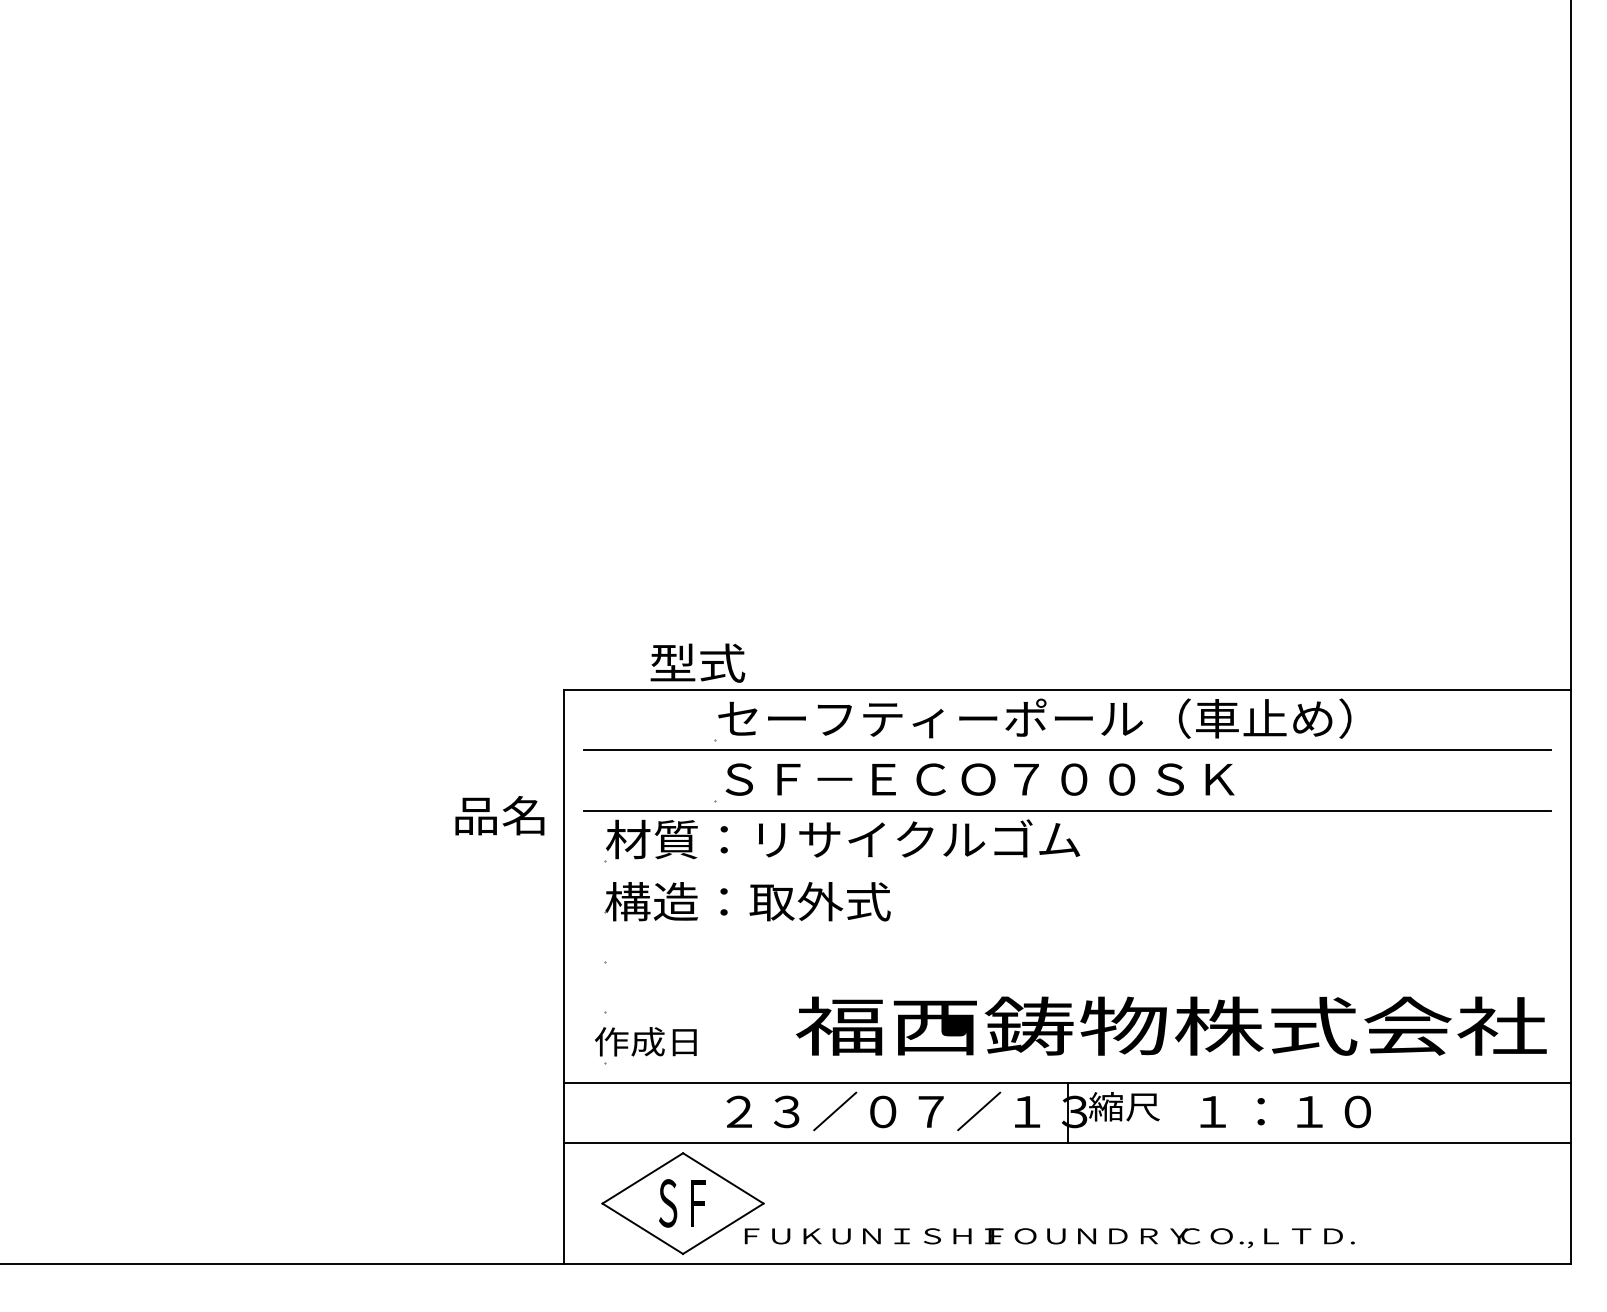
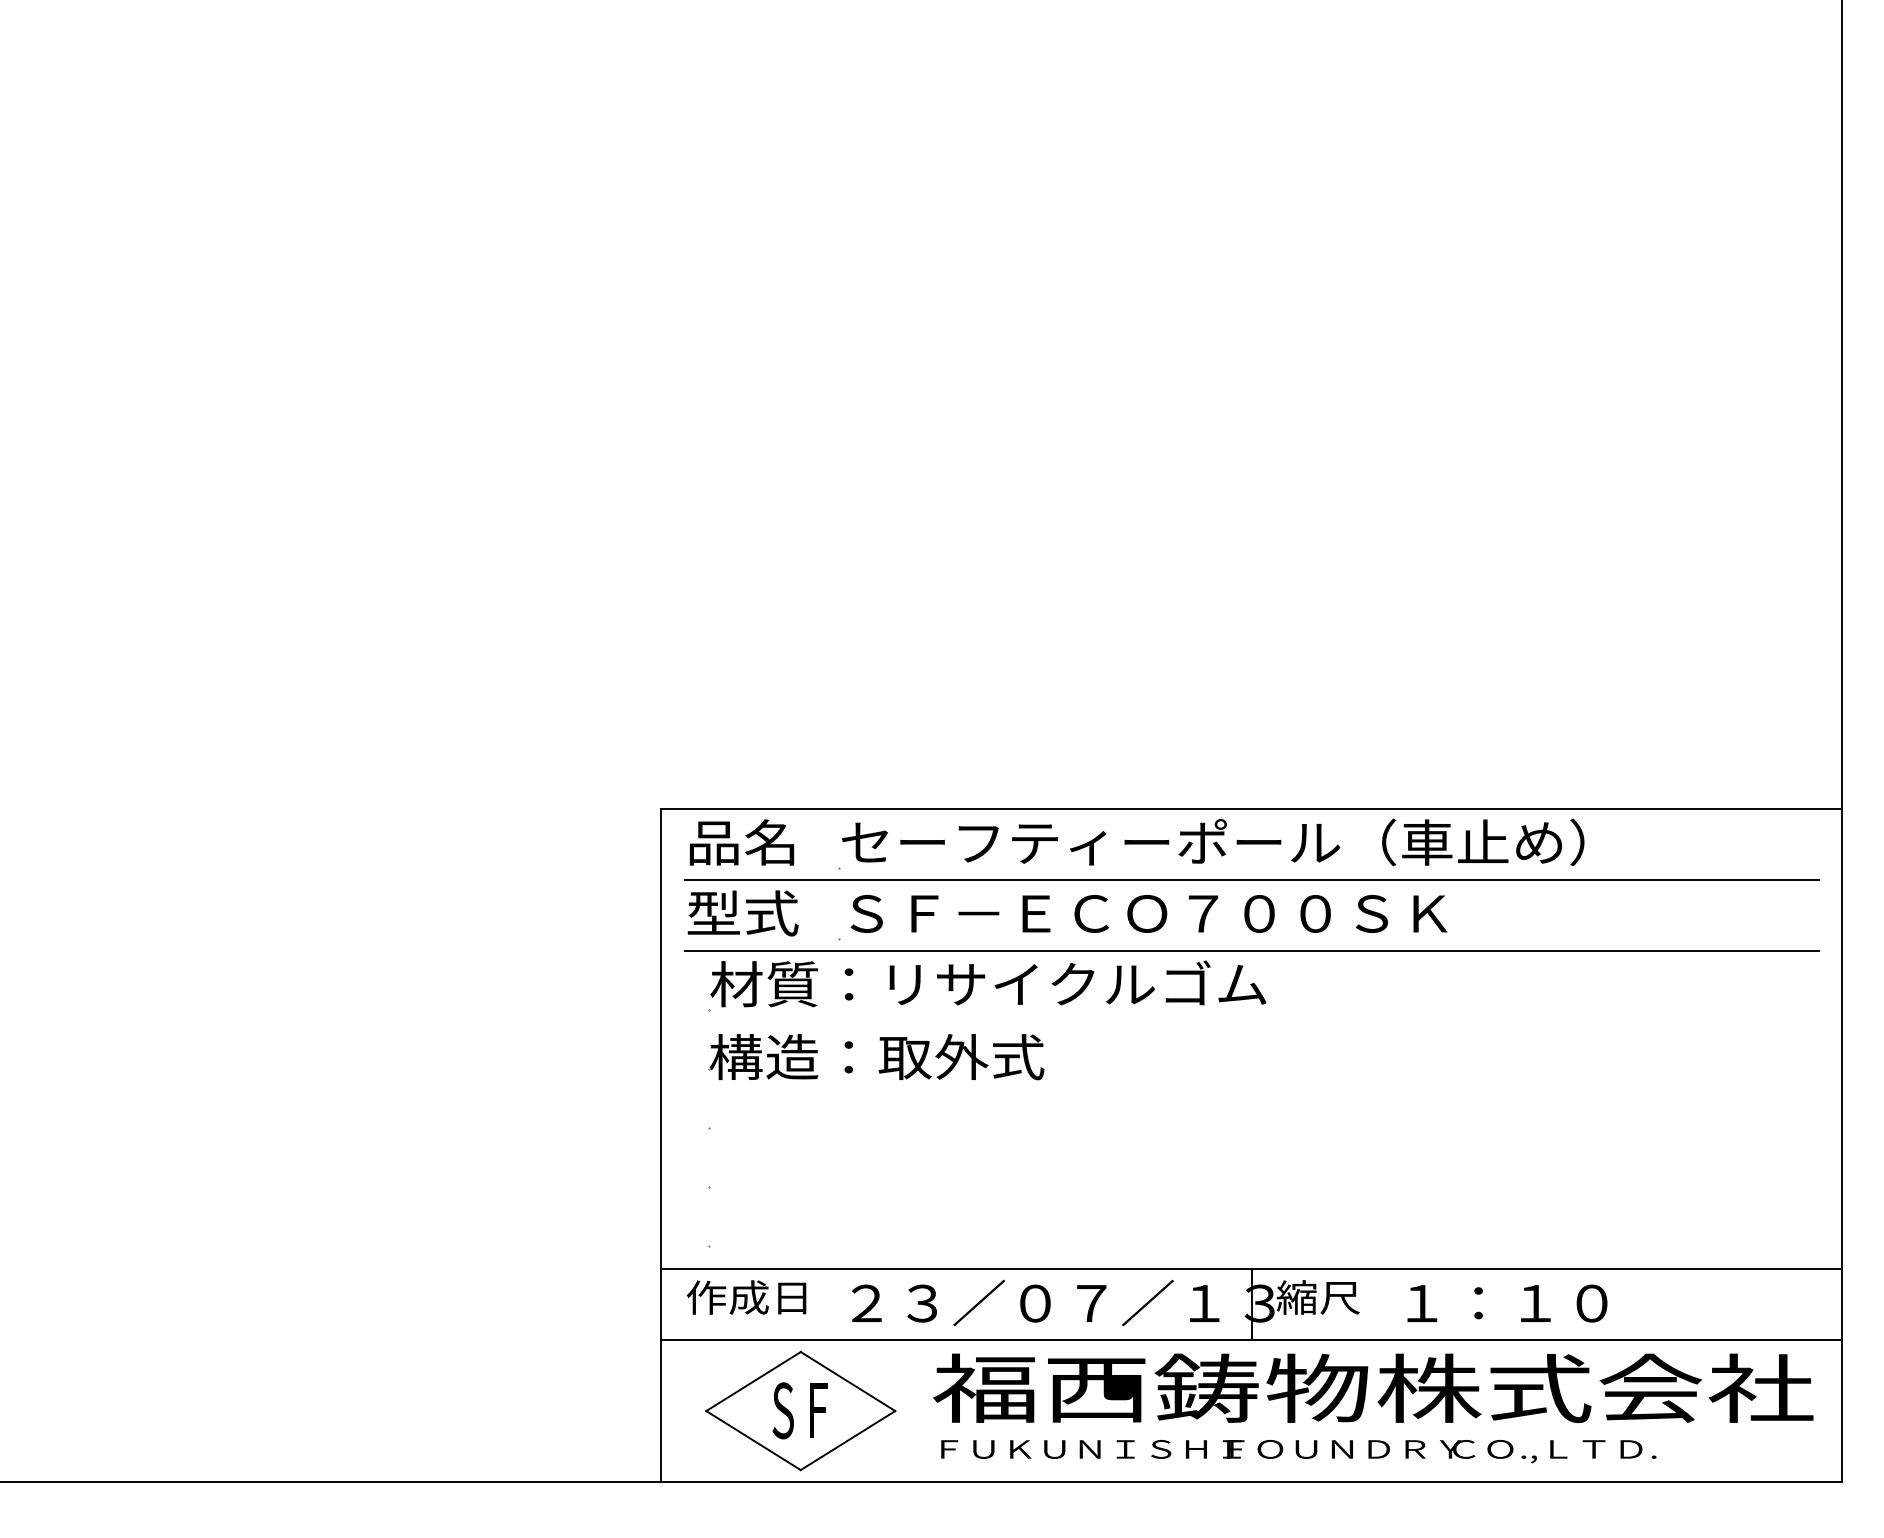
text: (697, 662) -> (742, 912), moved
text: (499, 815) -> (741, 842), moved
text: (1171, 1025) -> (1373, 1387), moved
text: (645, 1041) -> (746, 1297), moved
text: (1049, 1238) -> (1298, 1451), moved

